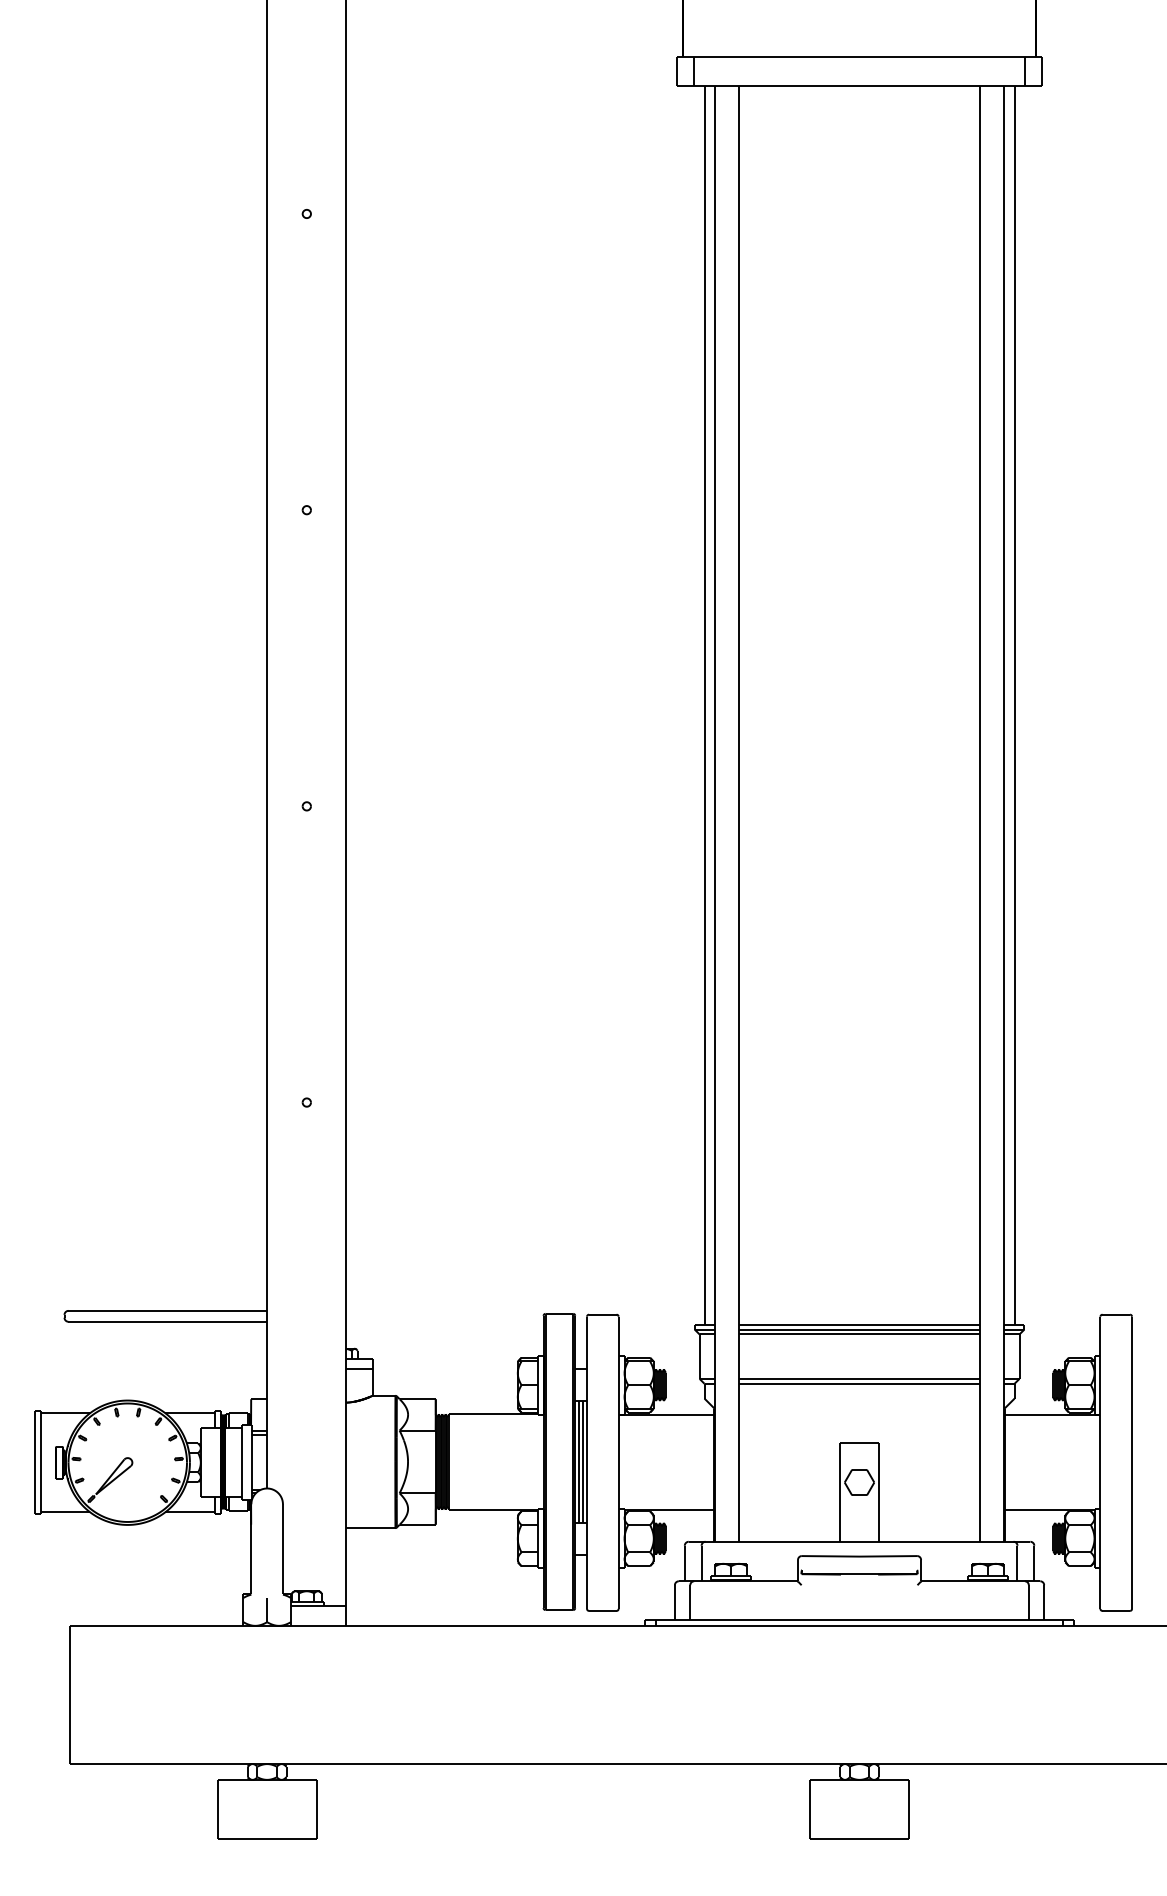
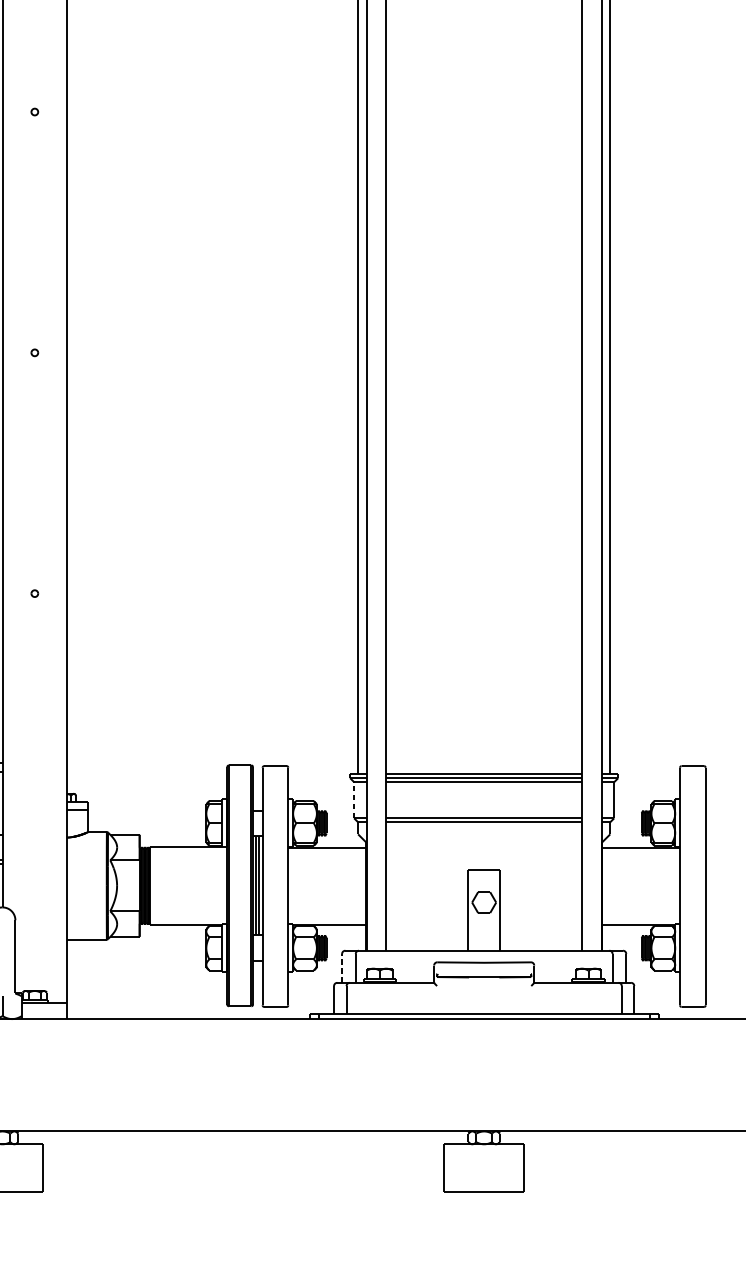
line: (699, 1356) -> (354, 800), solid -> dashed
line: (684, 1563) -> (341, 968), solid -> dashed

